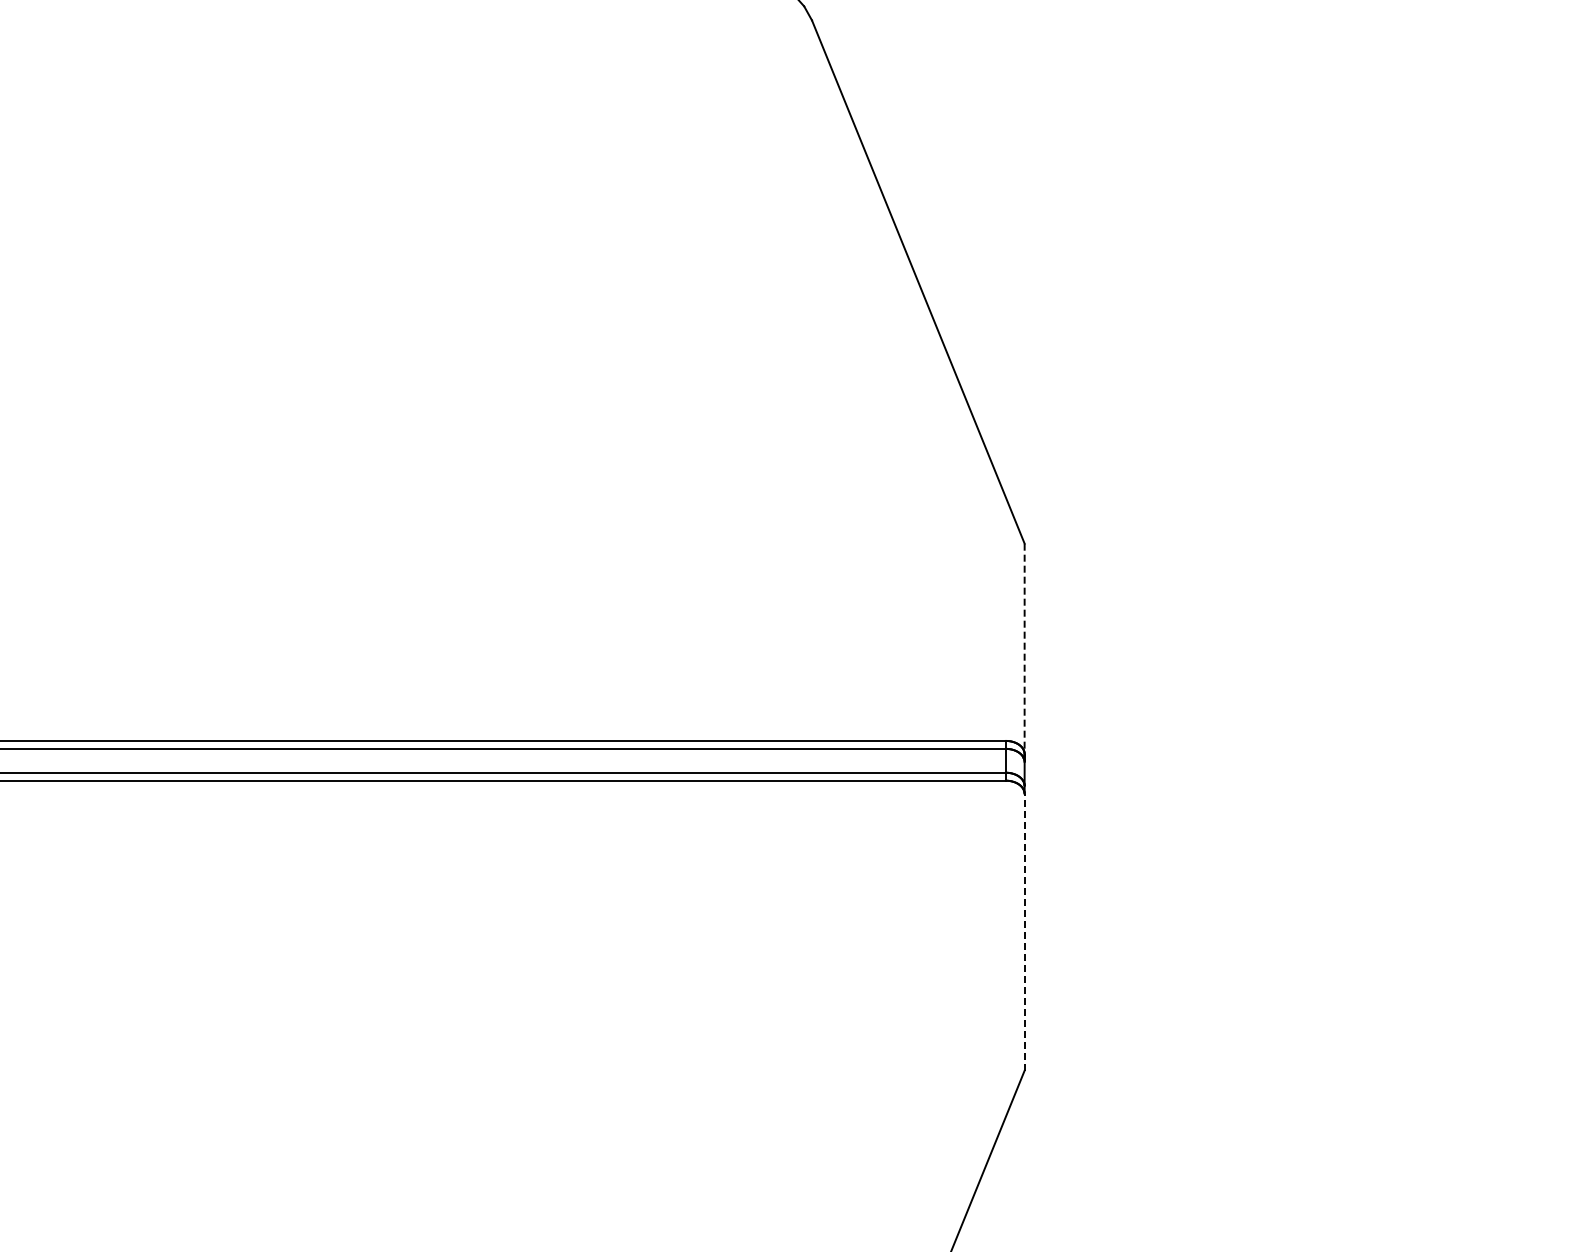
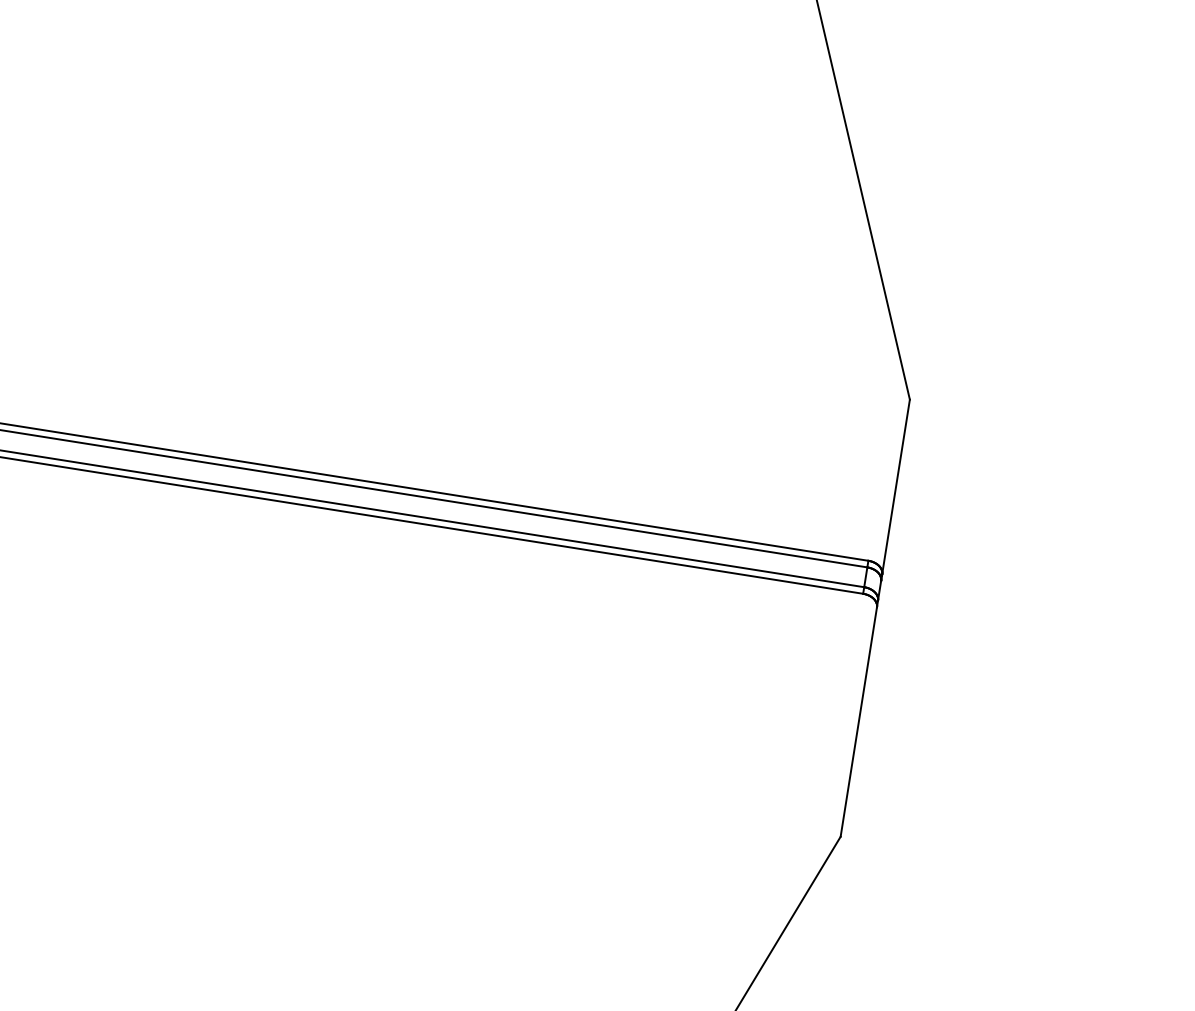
line: (1024, 648) -> (895, 486), dashed -> solid
line: (1024, 931) -> (858, 721), dashed -> solid

